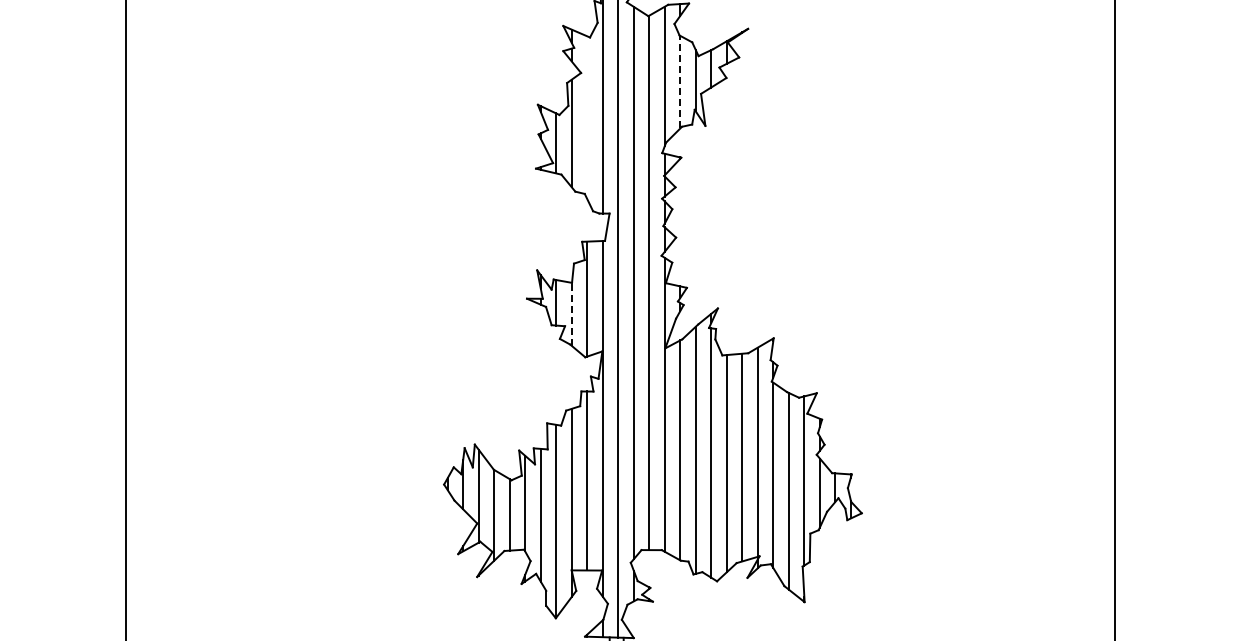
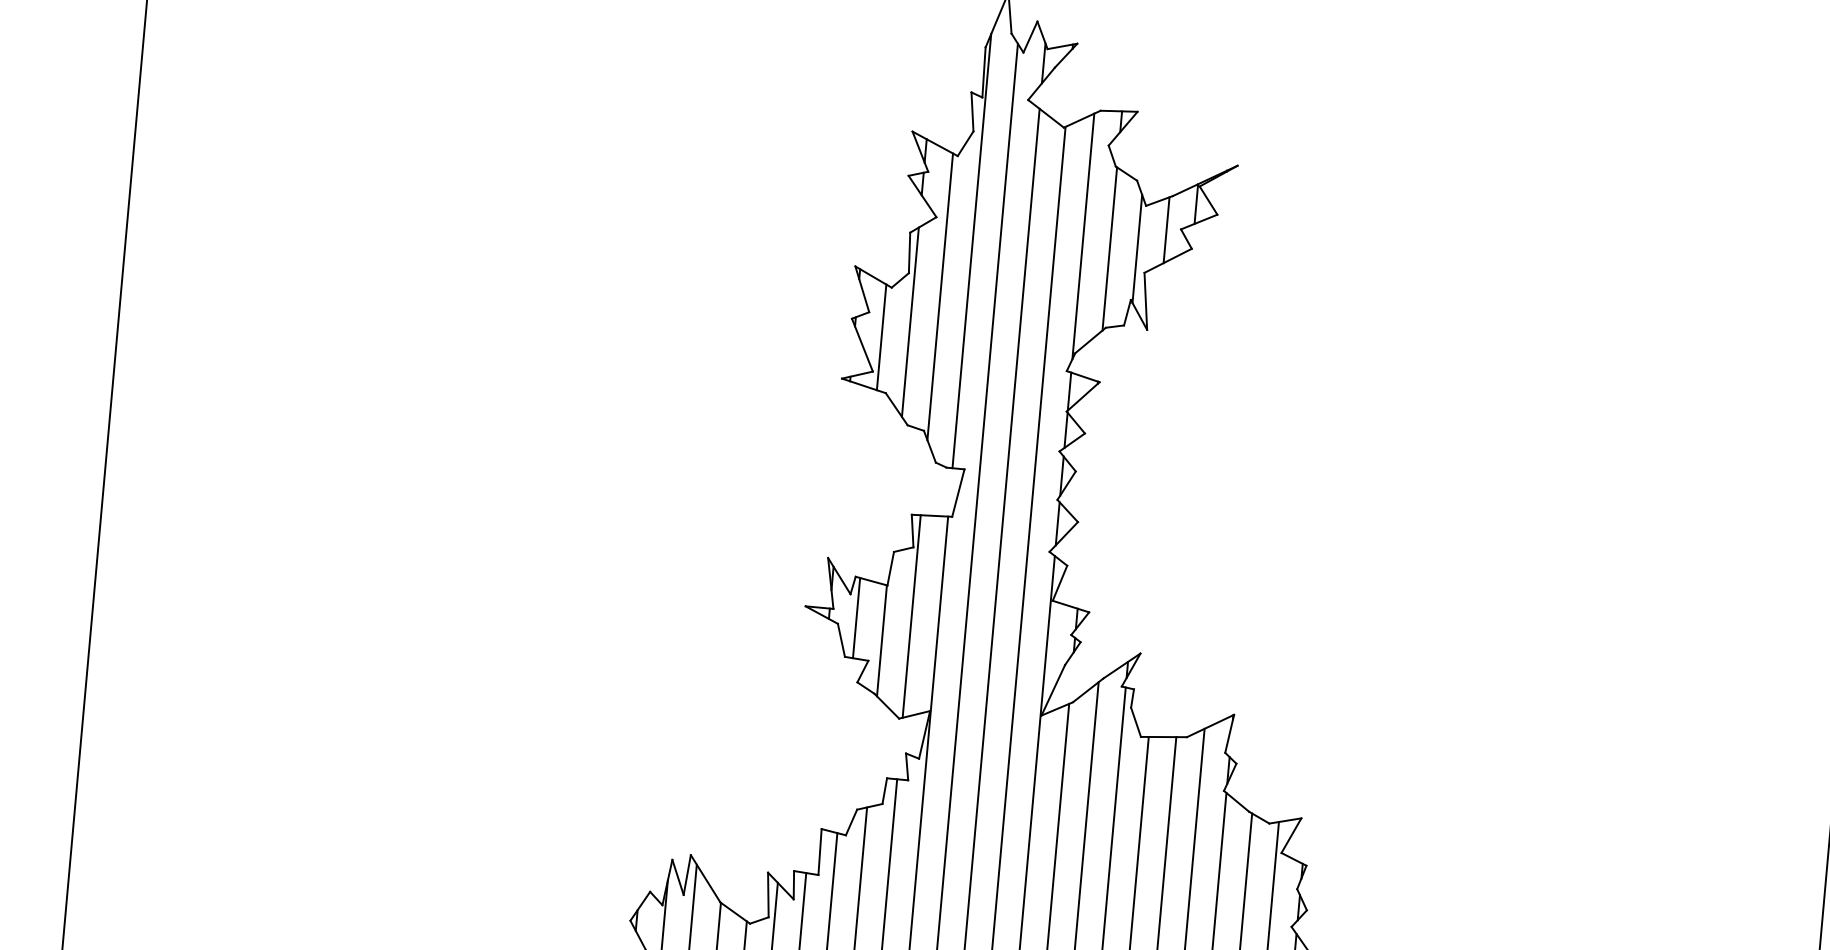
line: (680, 81) -> (1110, 247), dashed -> solid
line: (587, 117) -> (940, 296), added
line: (571, 313) -> (881, 639), dashed -> solid

